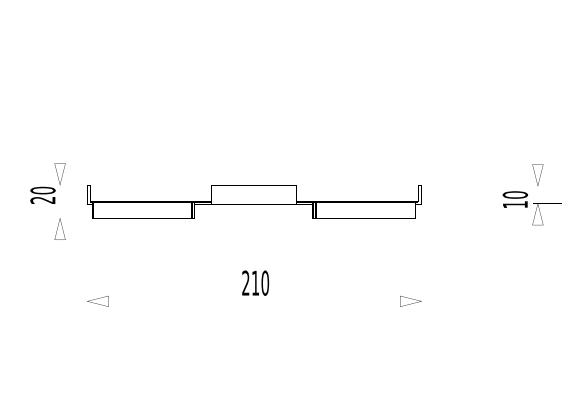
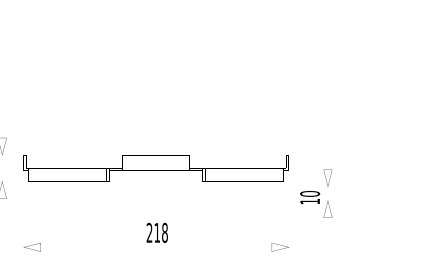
text: (531, 194) -> (322, 193), moved
text: (265, 283) -> (165, 233), 210 -> 218

